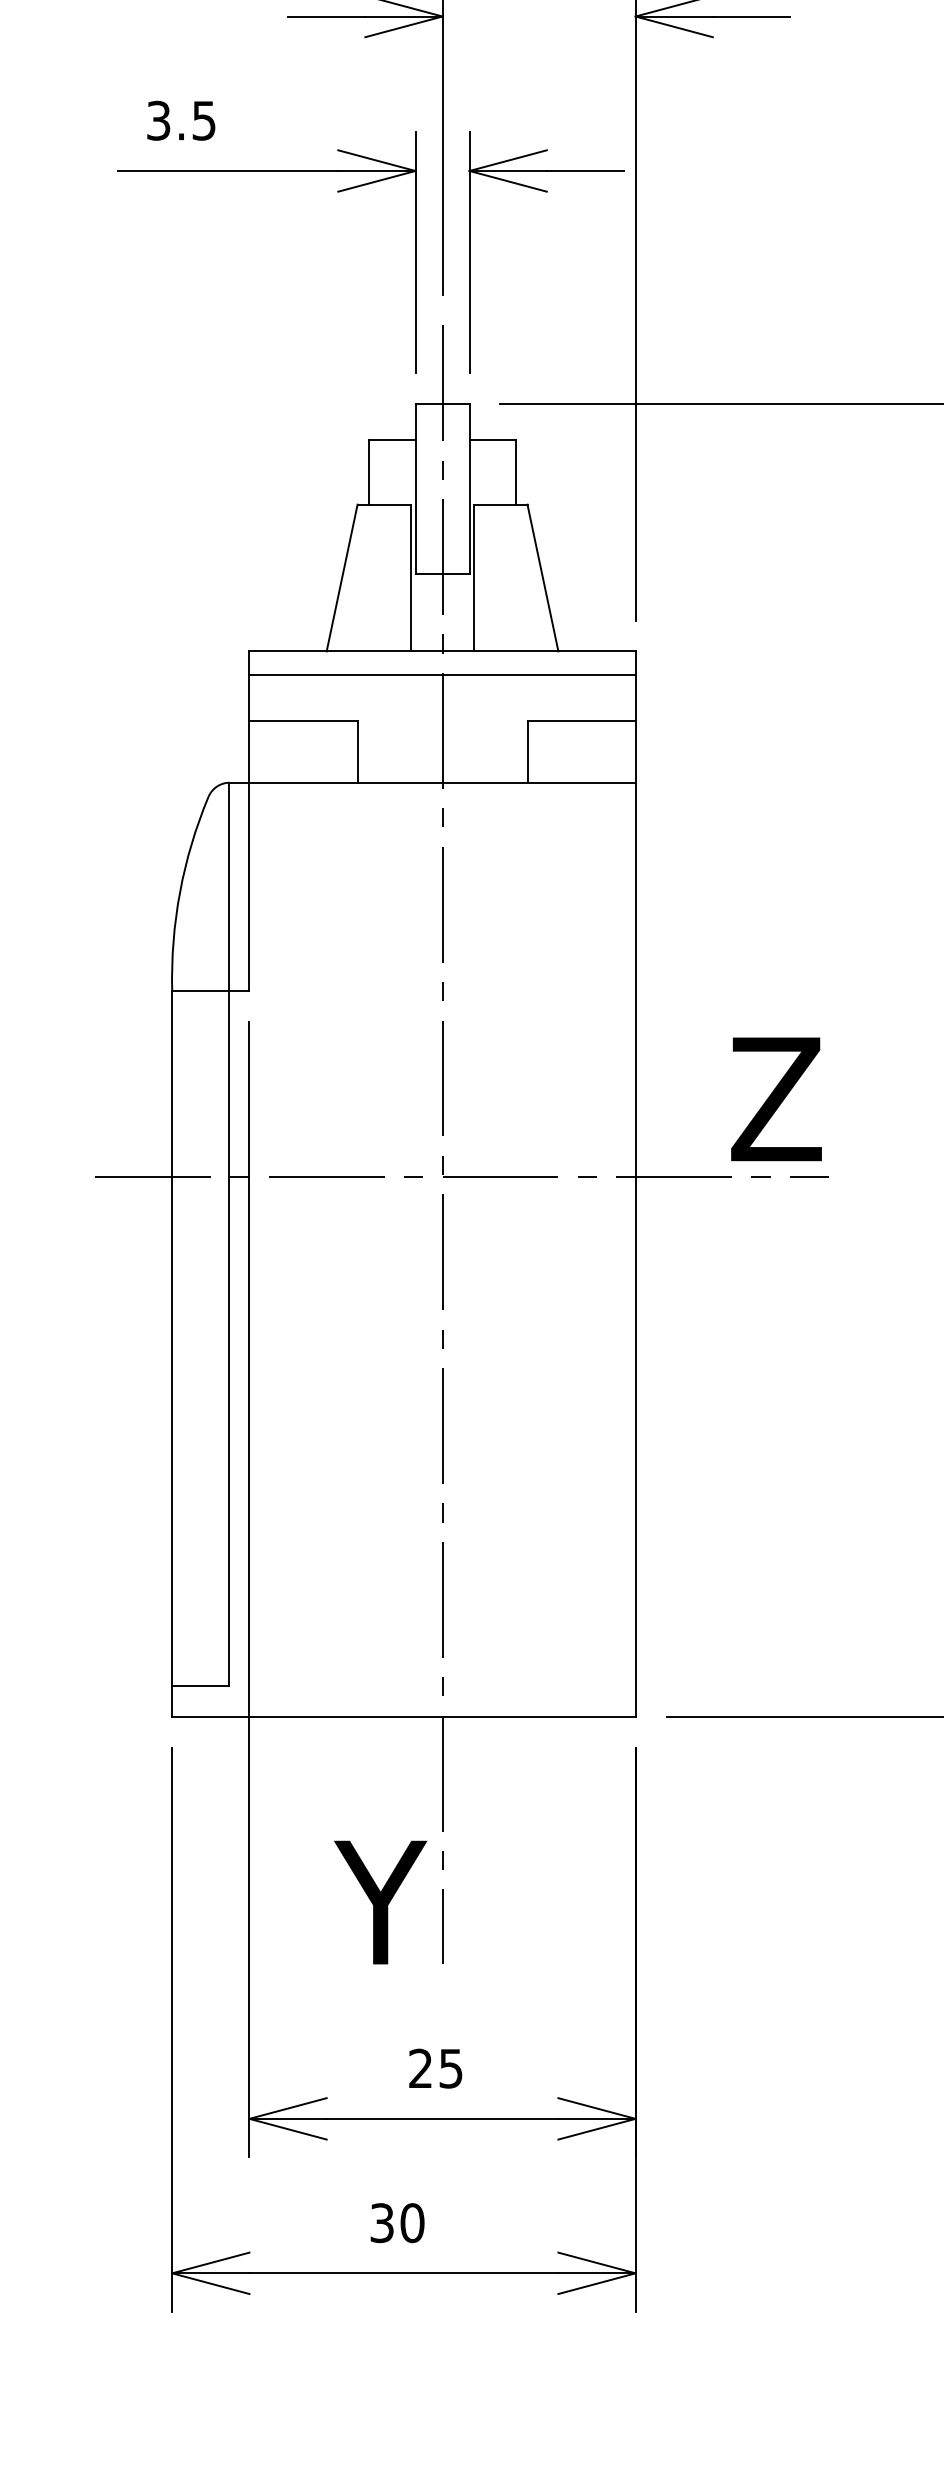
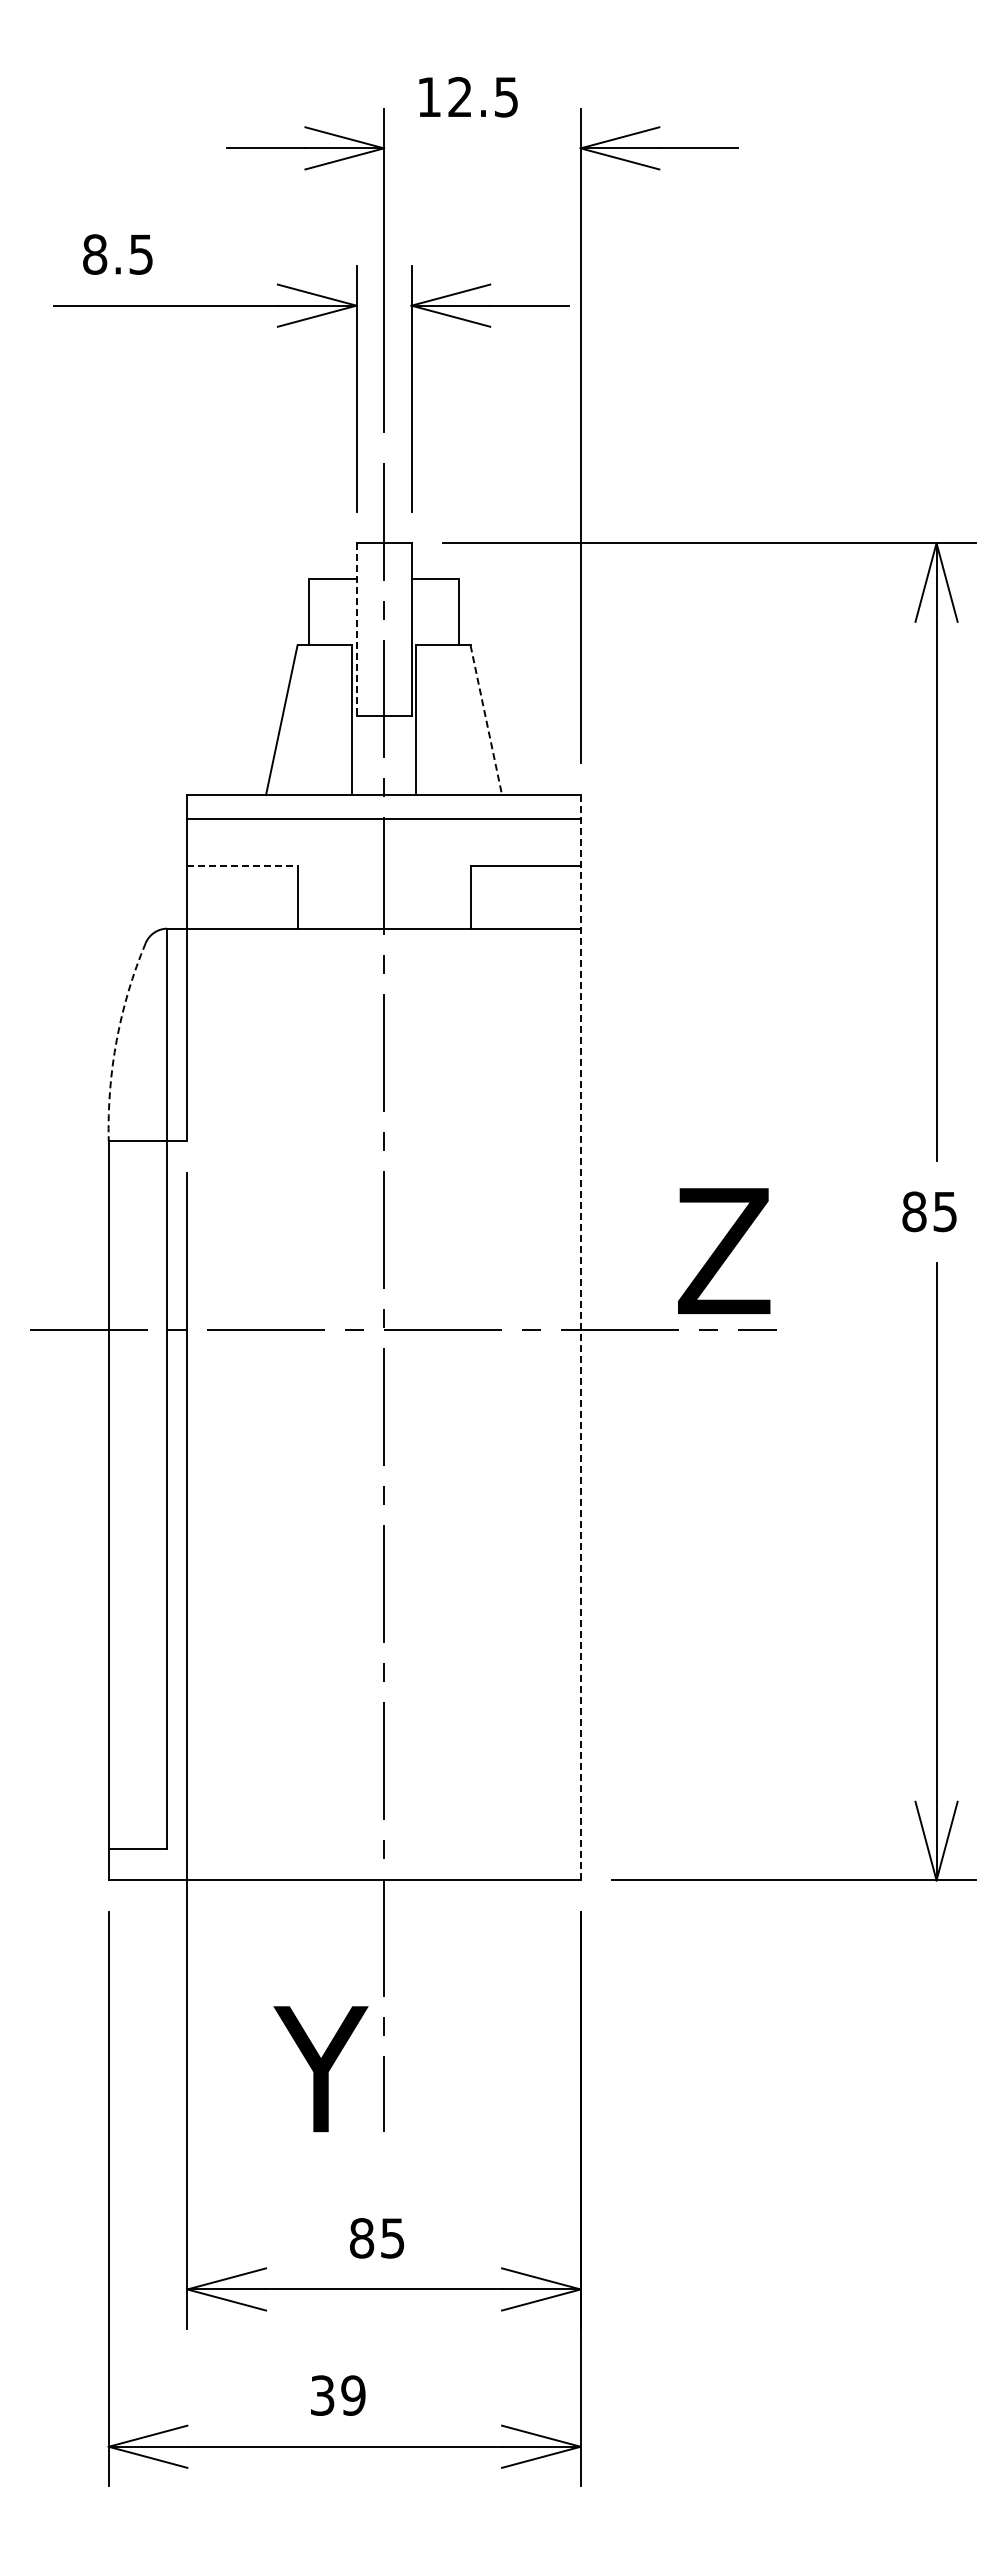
text: (159, 120) -> (95, 254), 3.5 -> 8.5
line: (415, 488) -> (356, 629), solid -> dashed
line: (543, 578) -> (486, 720), solid -> dashed
line: (303, 720) -> (242, 865), solid -> dashed
arc: (179, 892) -> (116, 1040), solid -> dashed
line: (635, 1184) -> (580, 1337), solid -> dashed
text: (421, 2068) -> (362, 2238), 25 -> 85
text: (412, 2222) -> (353, 2395), 30 -> 39

